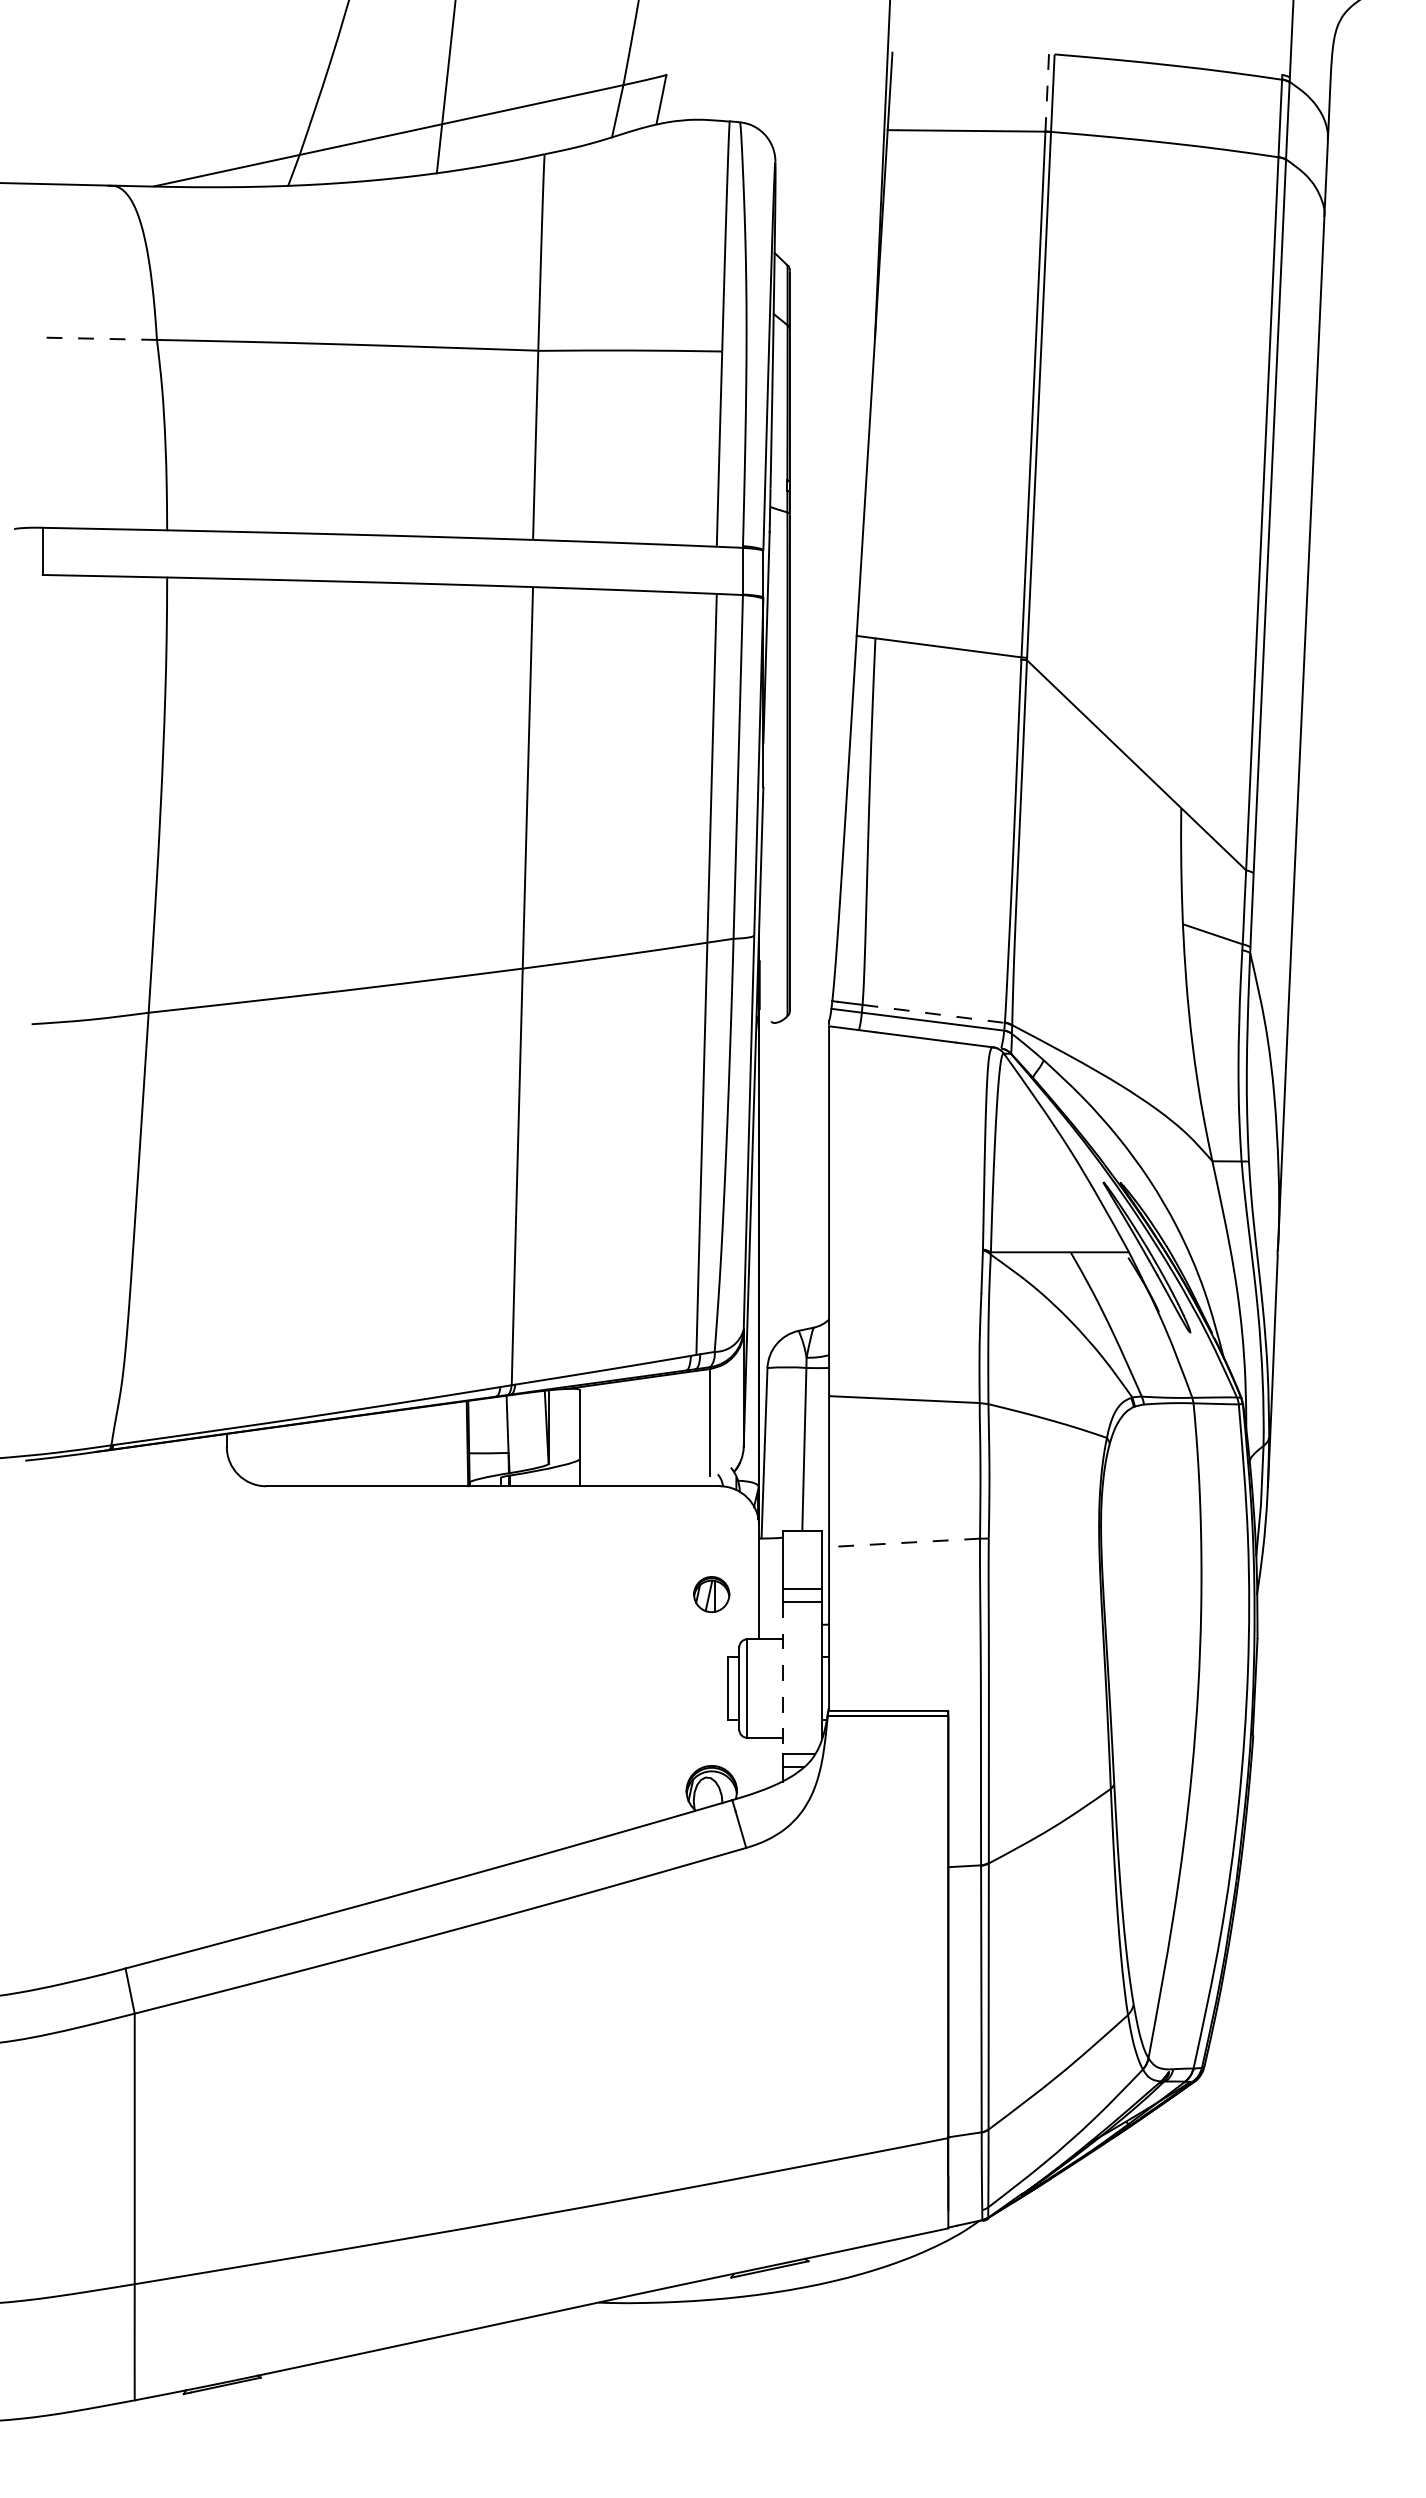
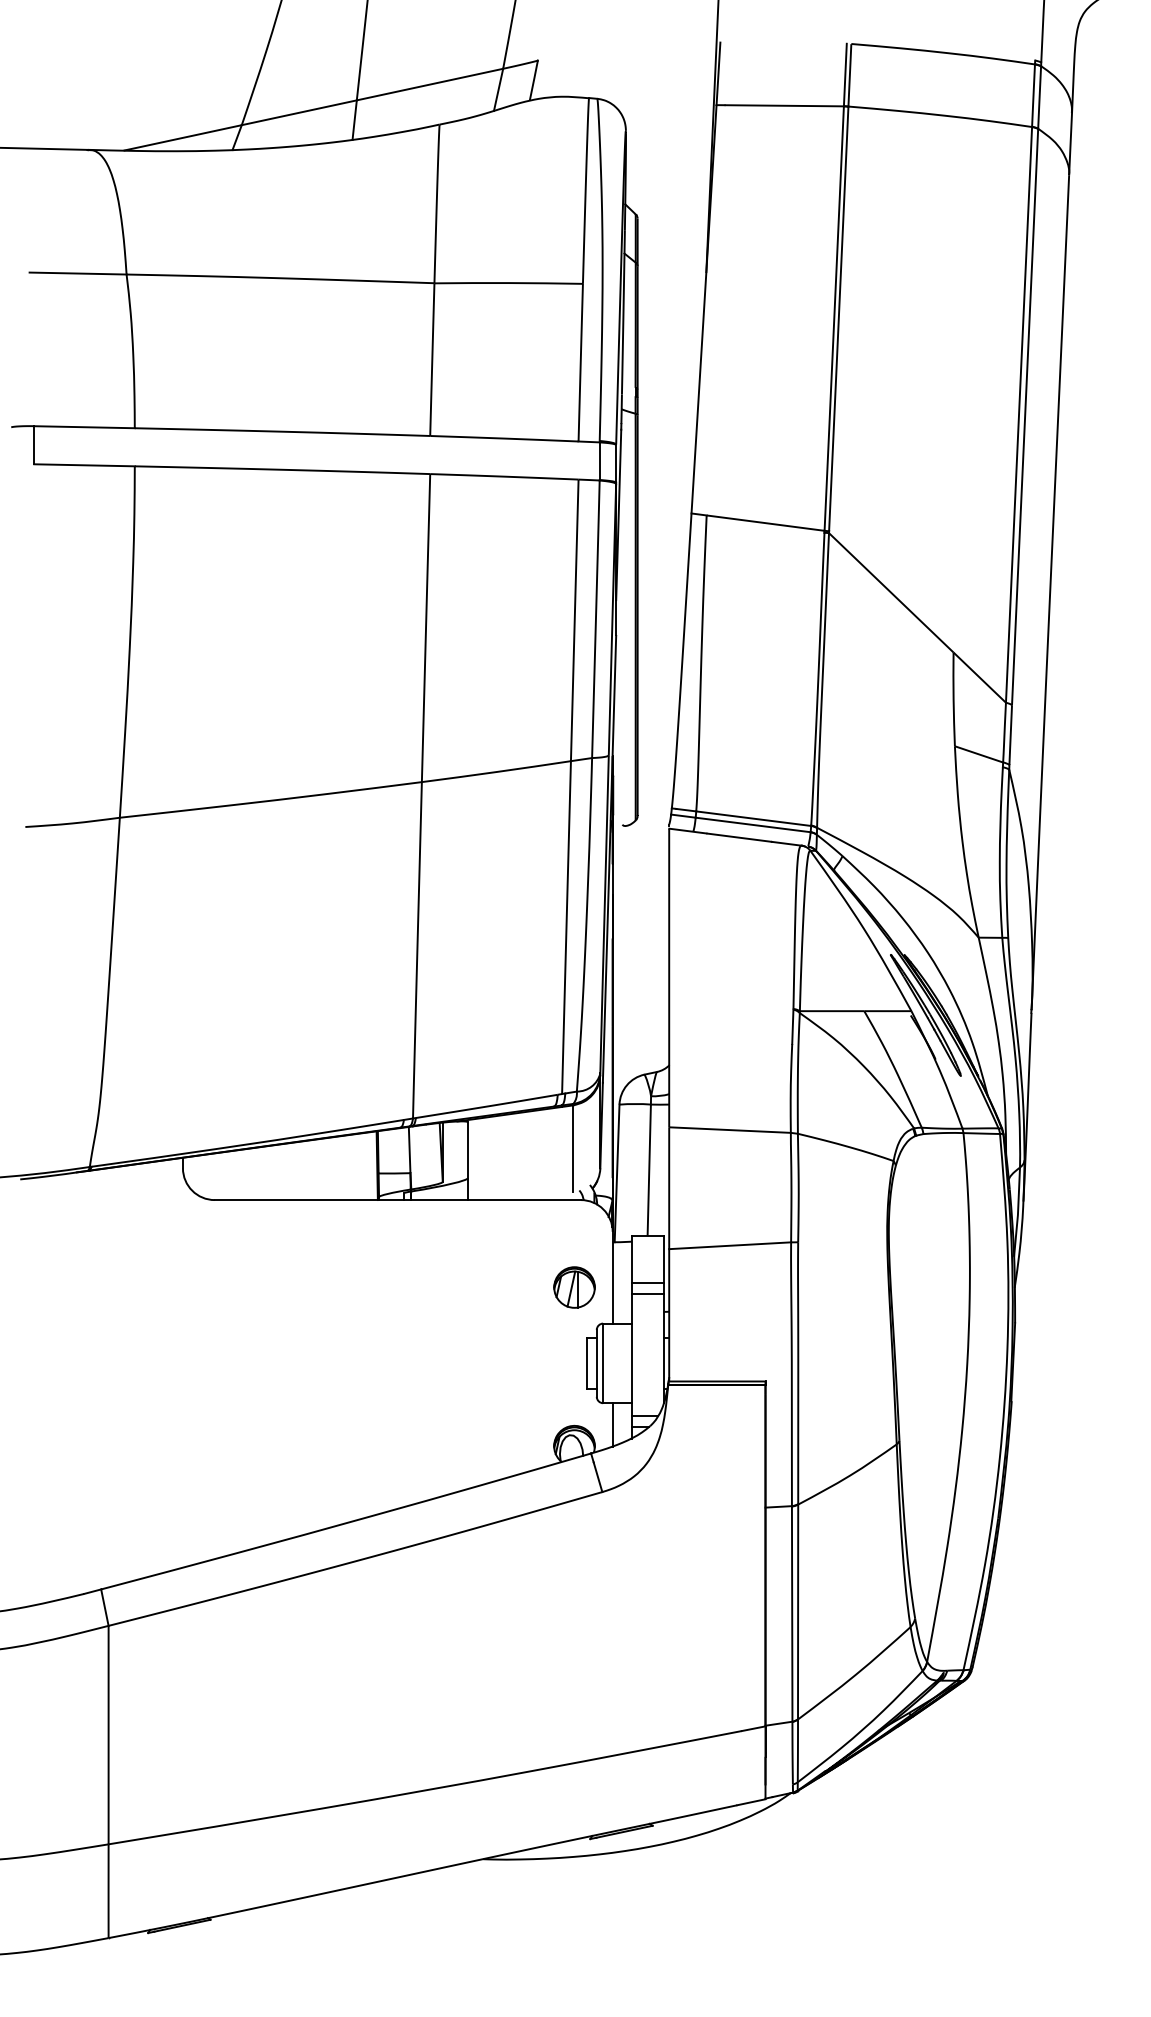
line: (1047, 92) -> (845, 74), dashed -> solid
line: (96, 338) -> (77, 273), dashed -> solid
line: (933, 1013) -> (753, 818), dashed -> solid
line: (904, 1542) -> (730, 1245), dashed -> solid
part: (711, 1594) -> (574, 1287), size x1.43
line: (782, 1677) -> (631, 1354), dashed -> solid
line: (759, 1764) -> (613, 1424), added

